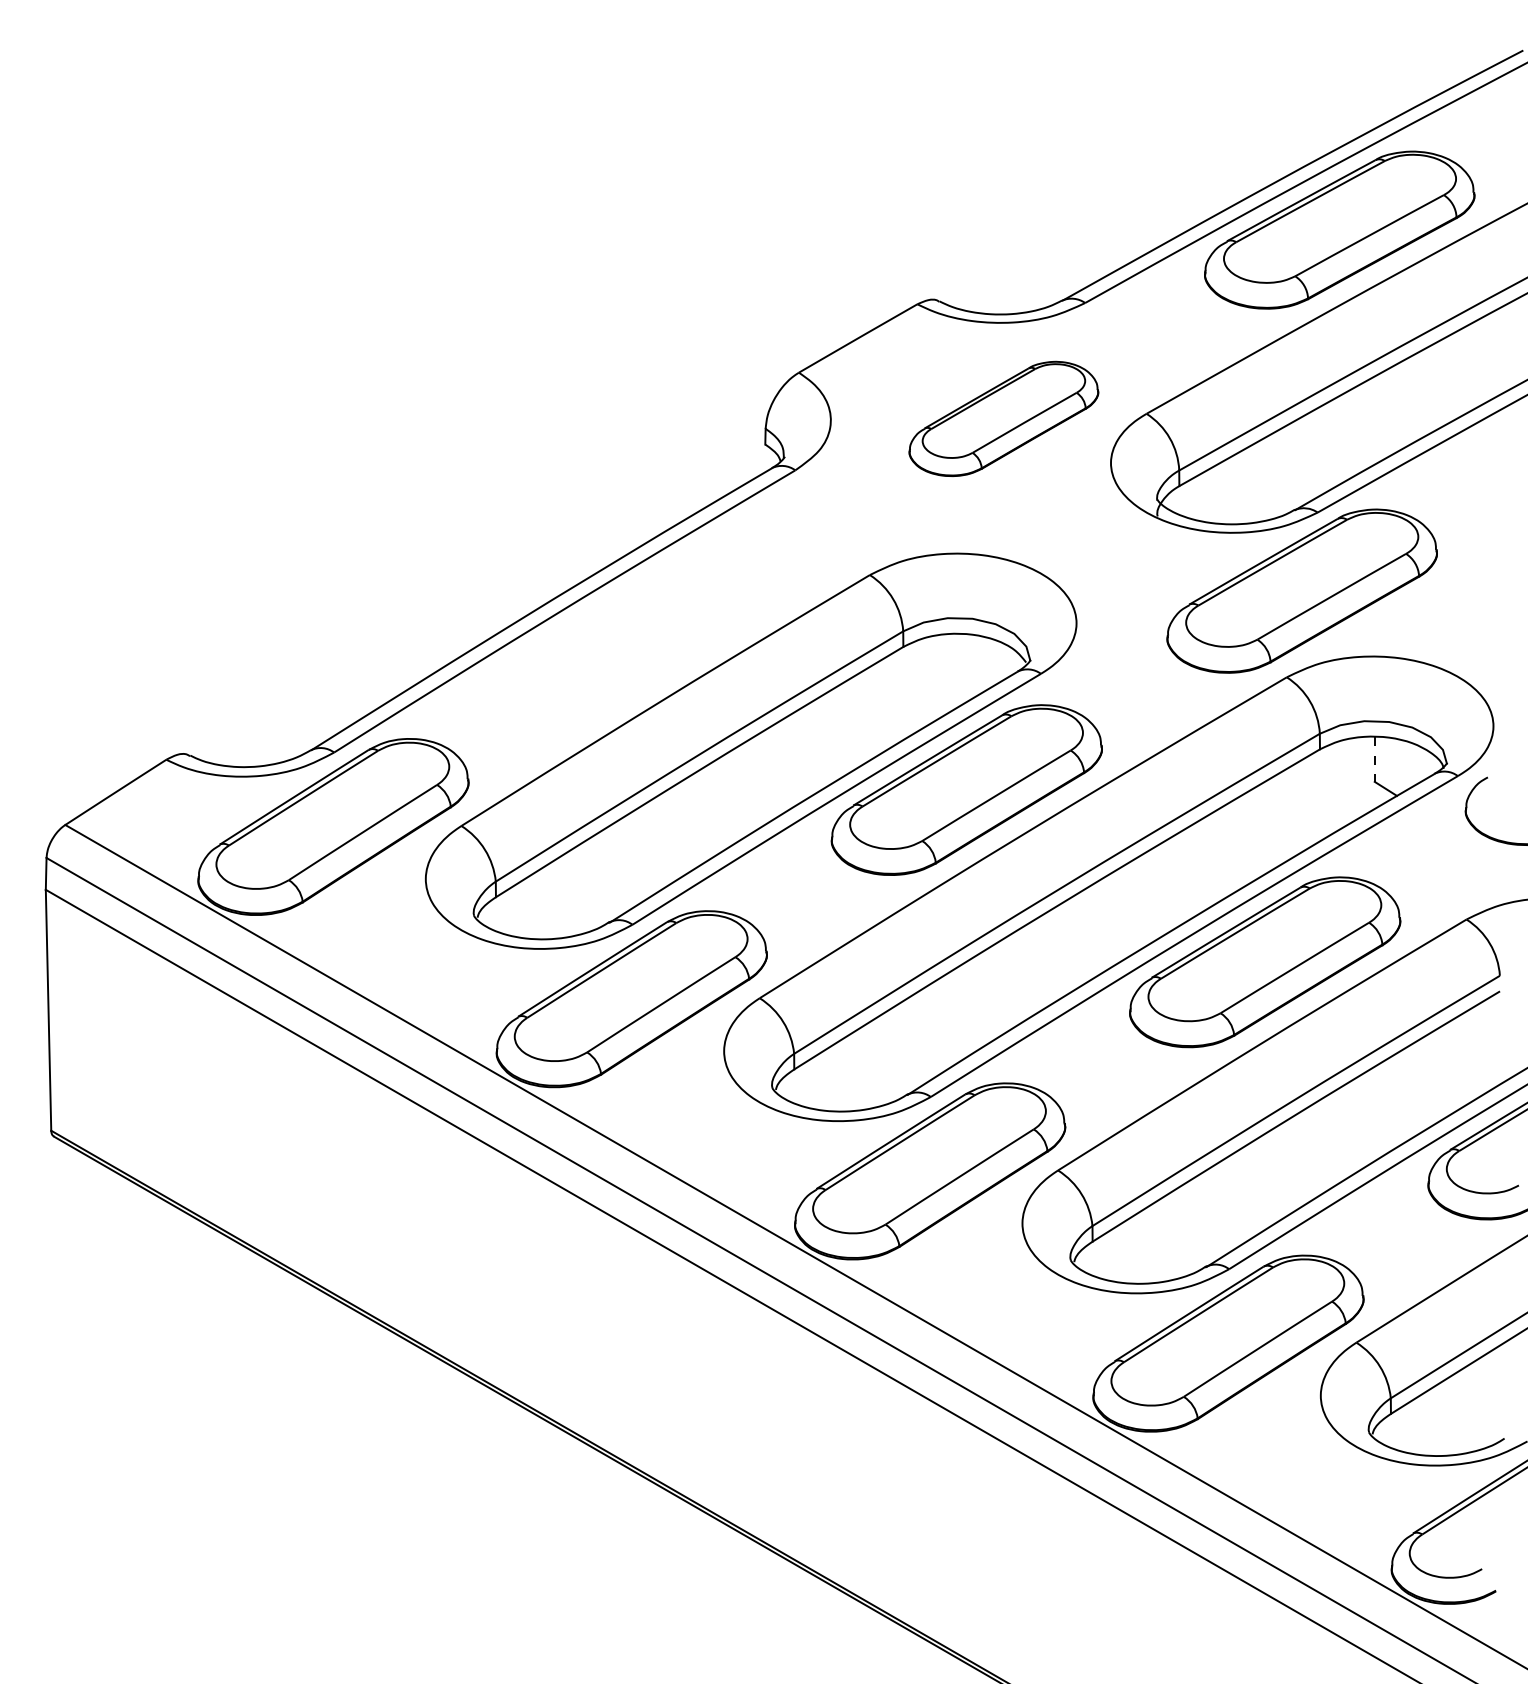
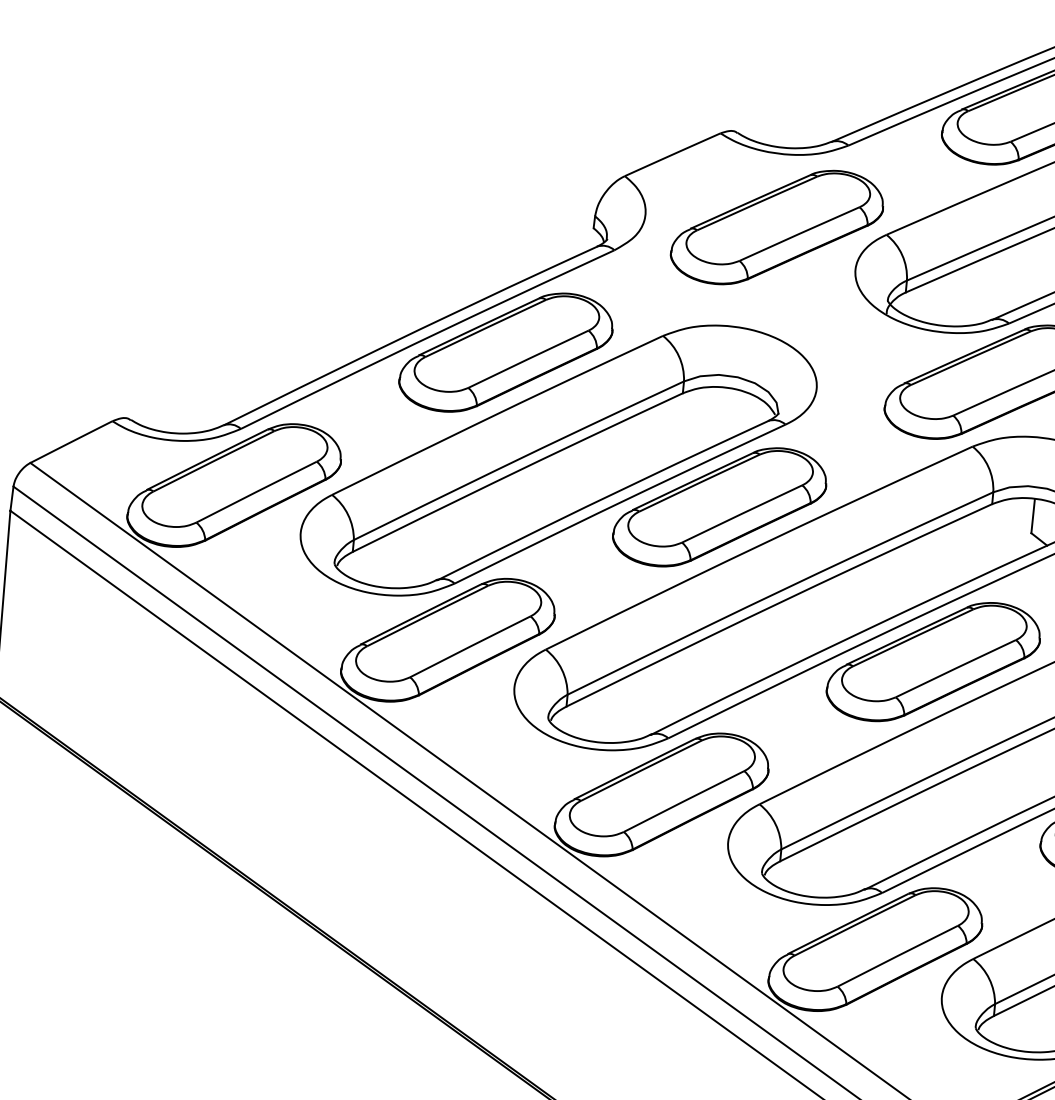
part: (1003, 418) -> (777, 227), size x1.43
part: (668, 617) -> (506, 352), added
line: (1374, 760) -> (1032, 516), dashed -> solid

